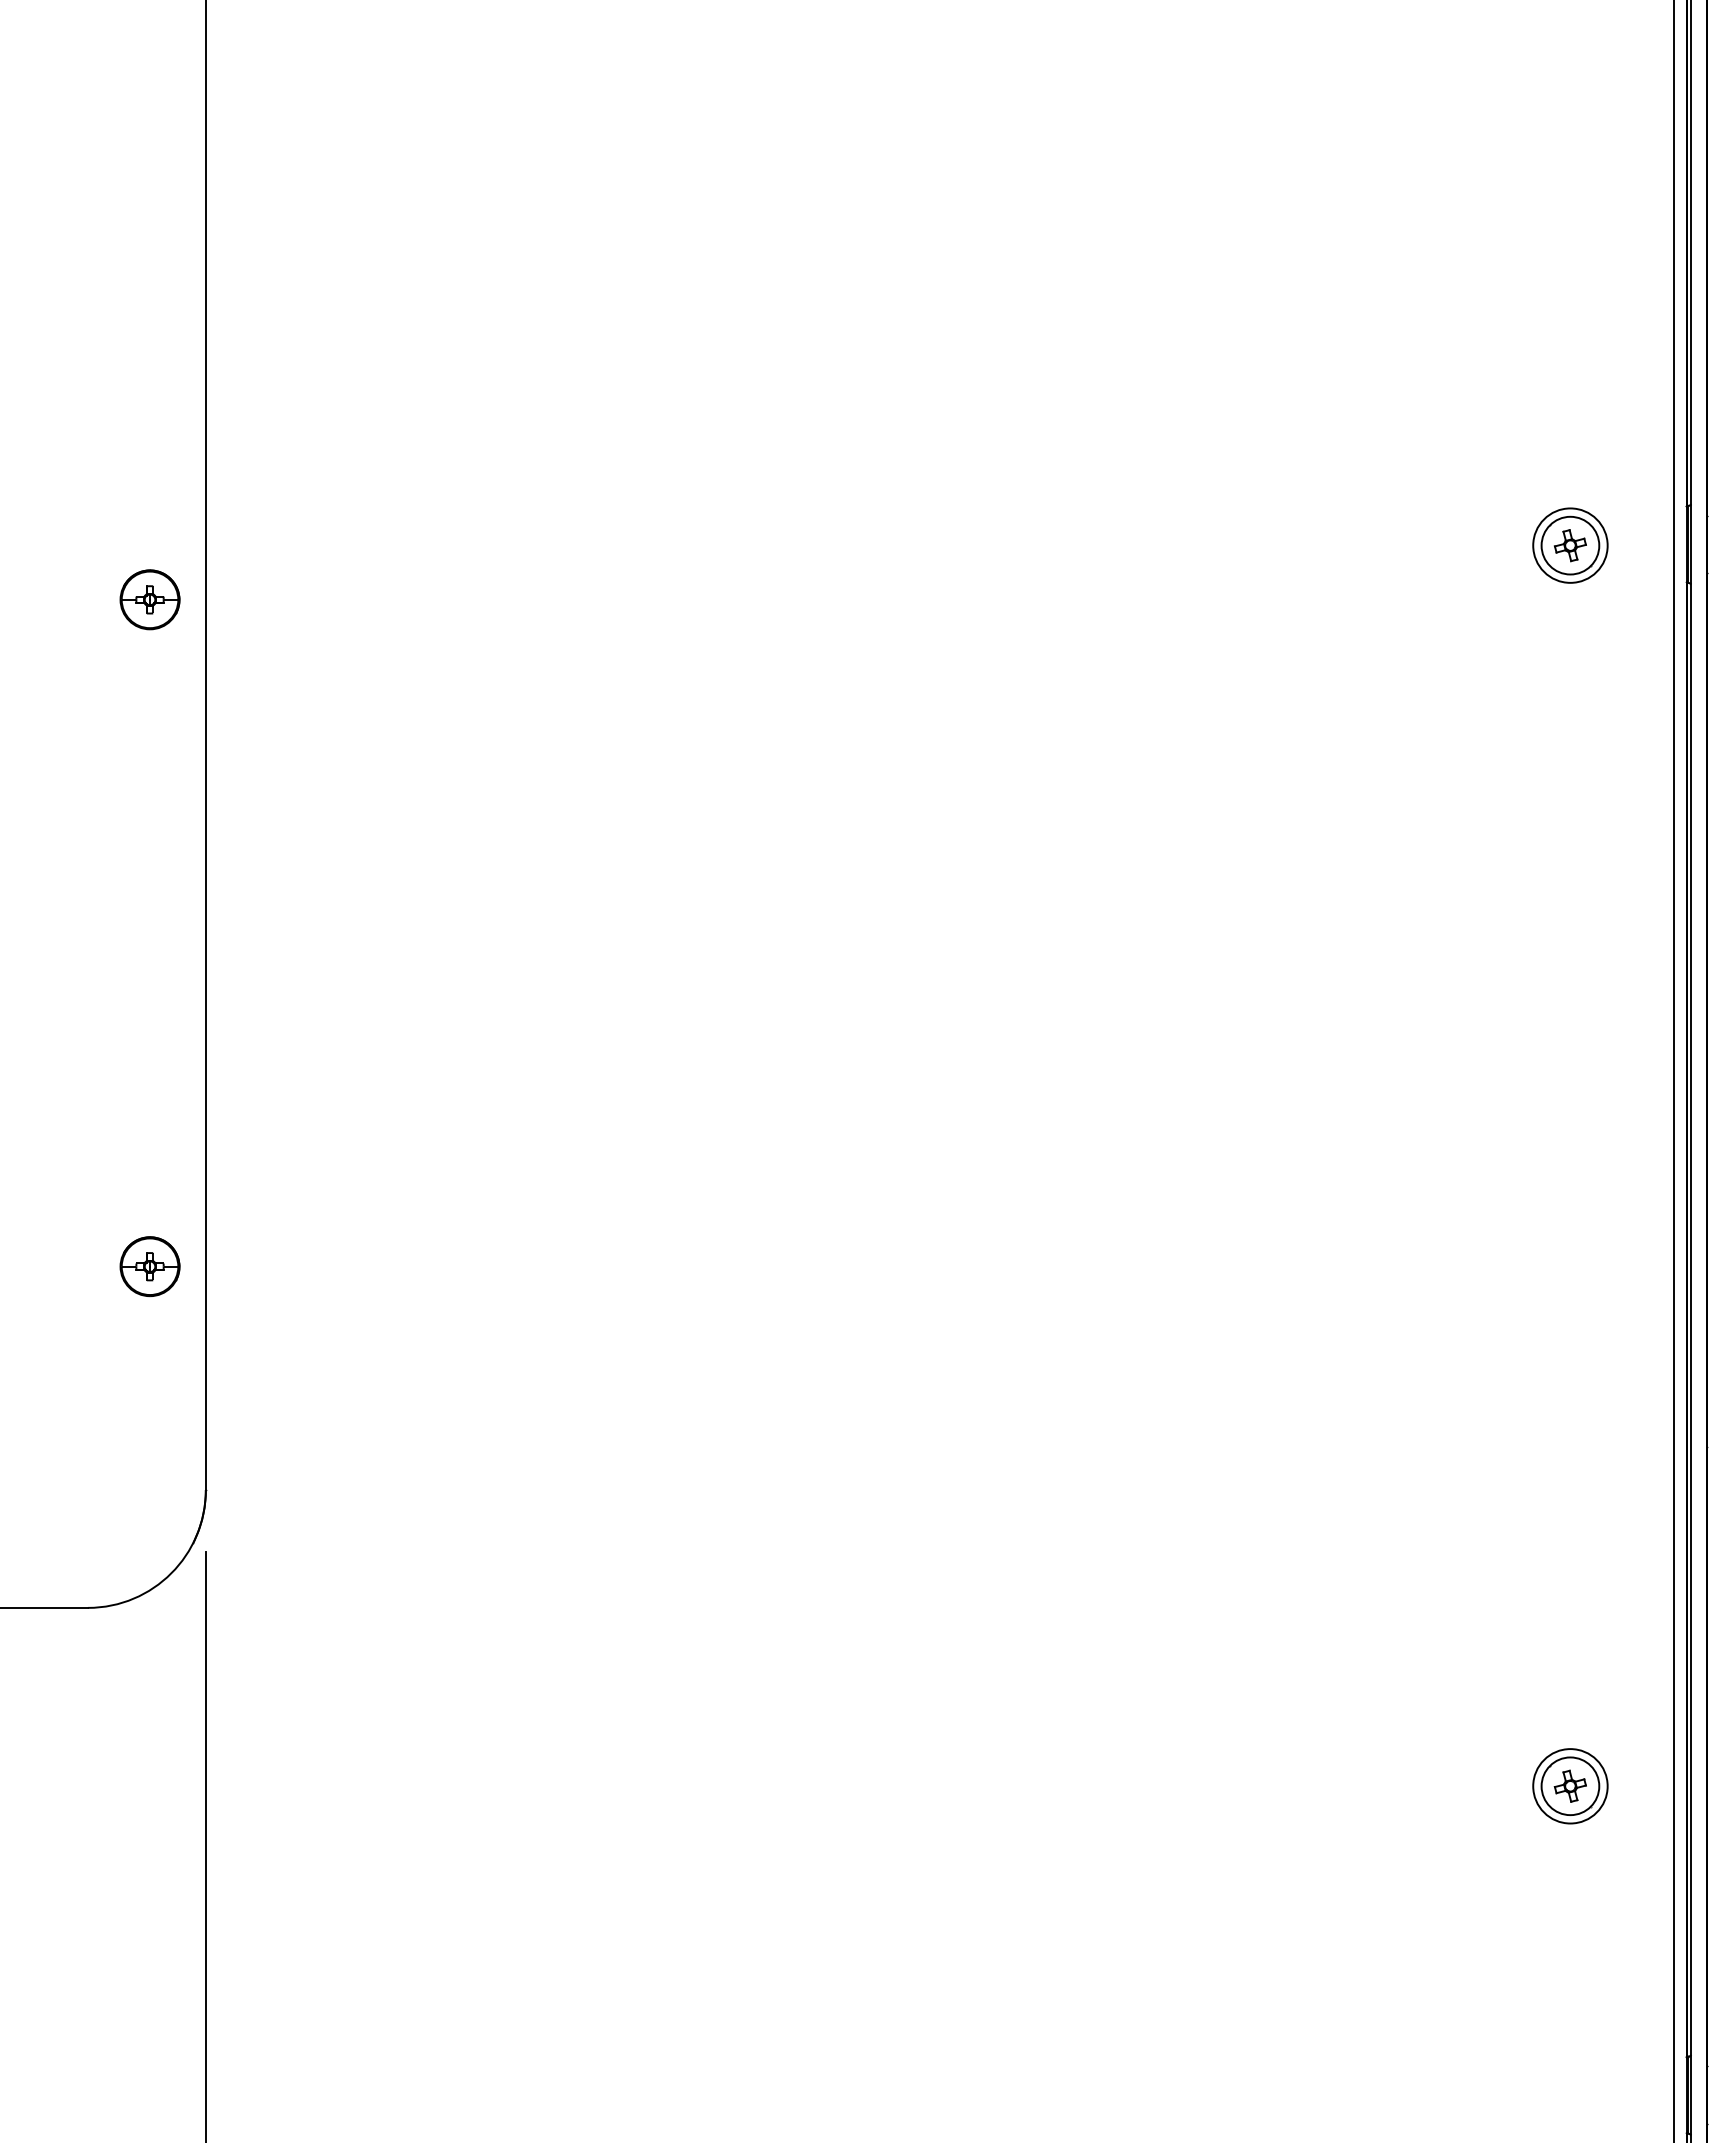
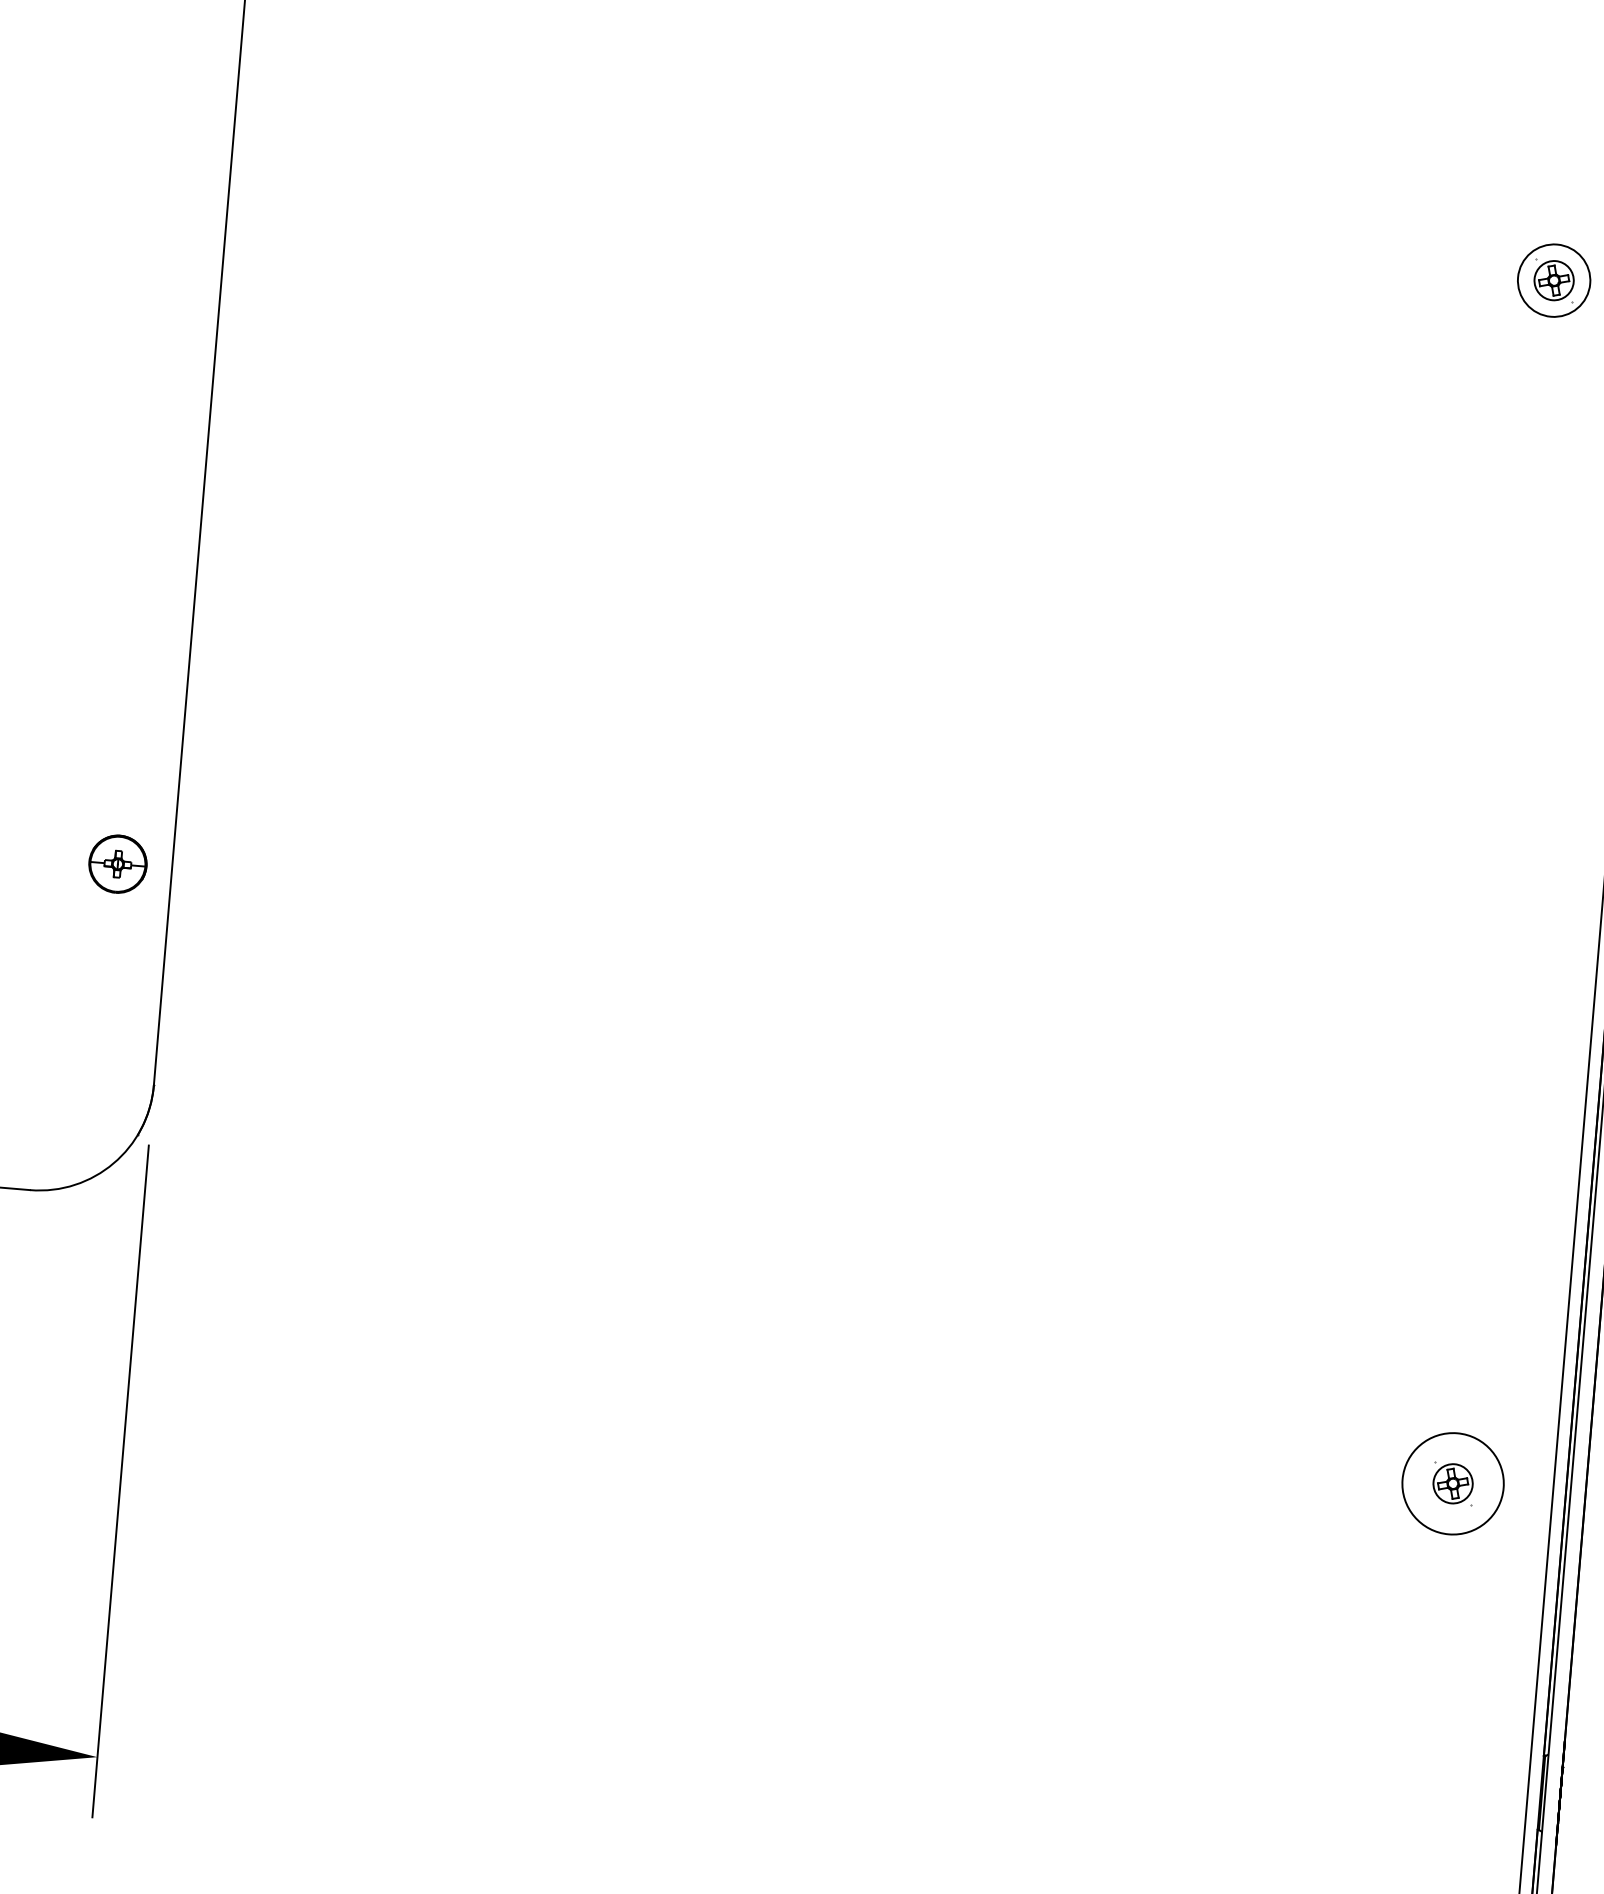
circle: (1570, 545) -> (1554, 280), size x0.7
part: (149, 599) -> (171, 217), removed
circle: (1570, 1786) -> (1453, 1484), size x0.7
circle: (1570, 1786) -> (1453, 1484), size x1.4

